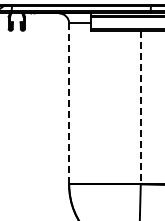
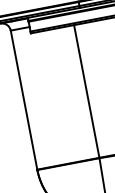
line: (69, 103) -> (24, 99), dashed -> solid
line: (140, 107) -> (86, 91), dashed -> solid

